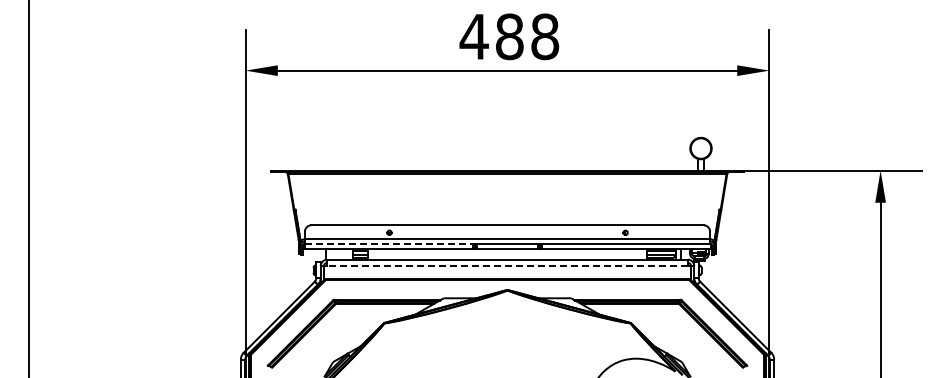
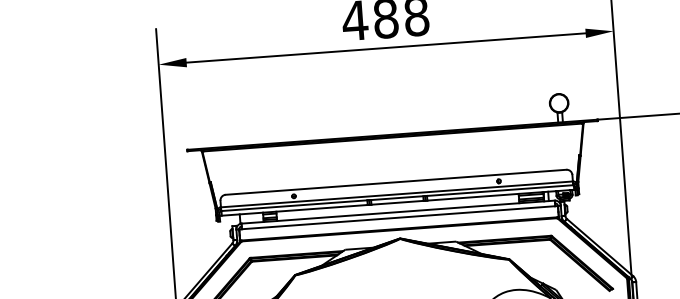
line: (389, 243) -> (294, 205), dashed -> solid
line: (507, 266) -> (398, 218), dashed -> solid

